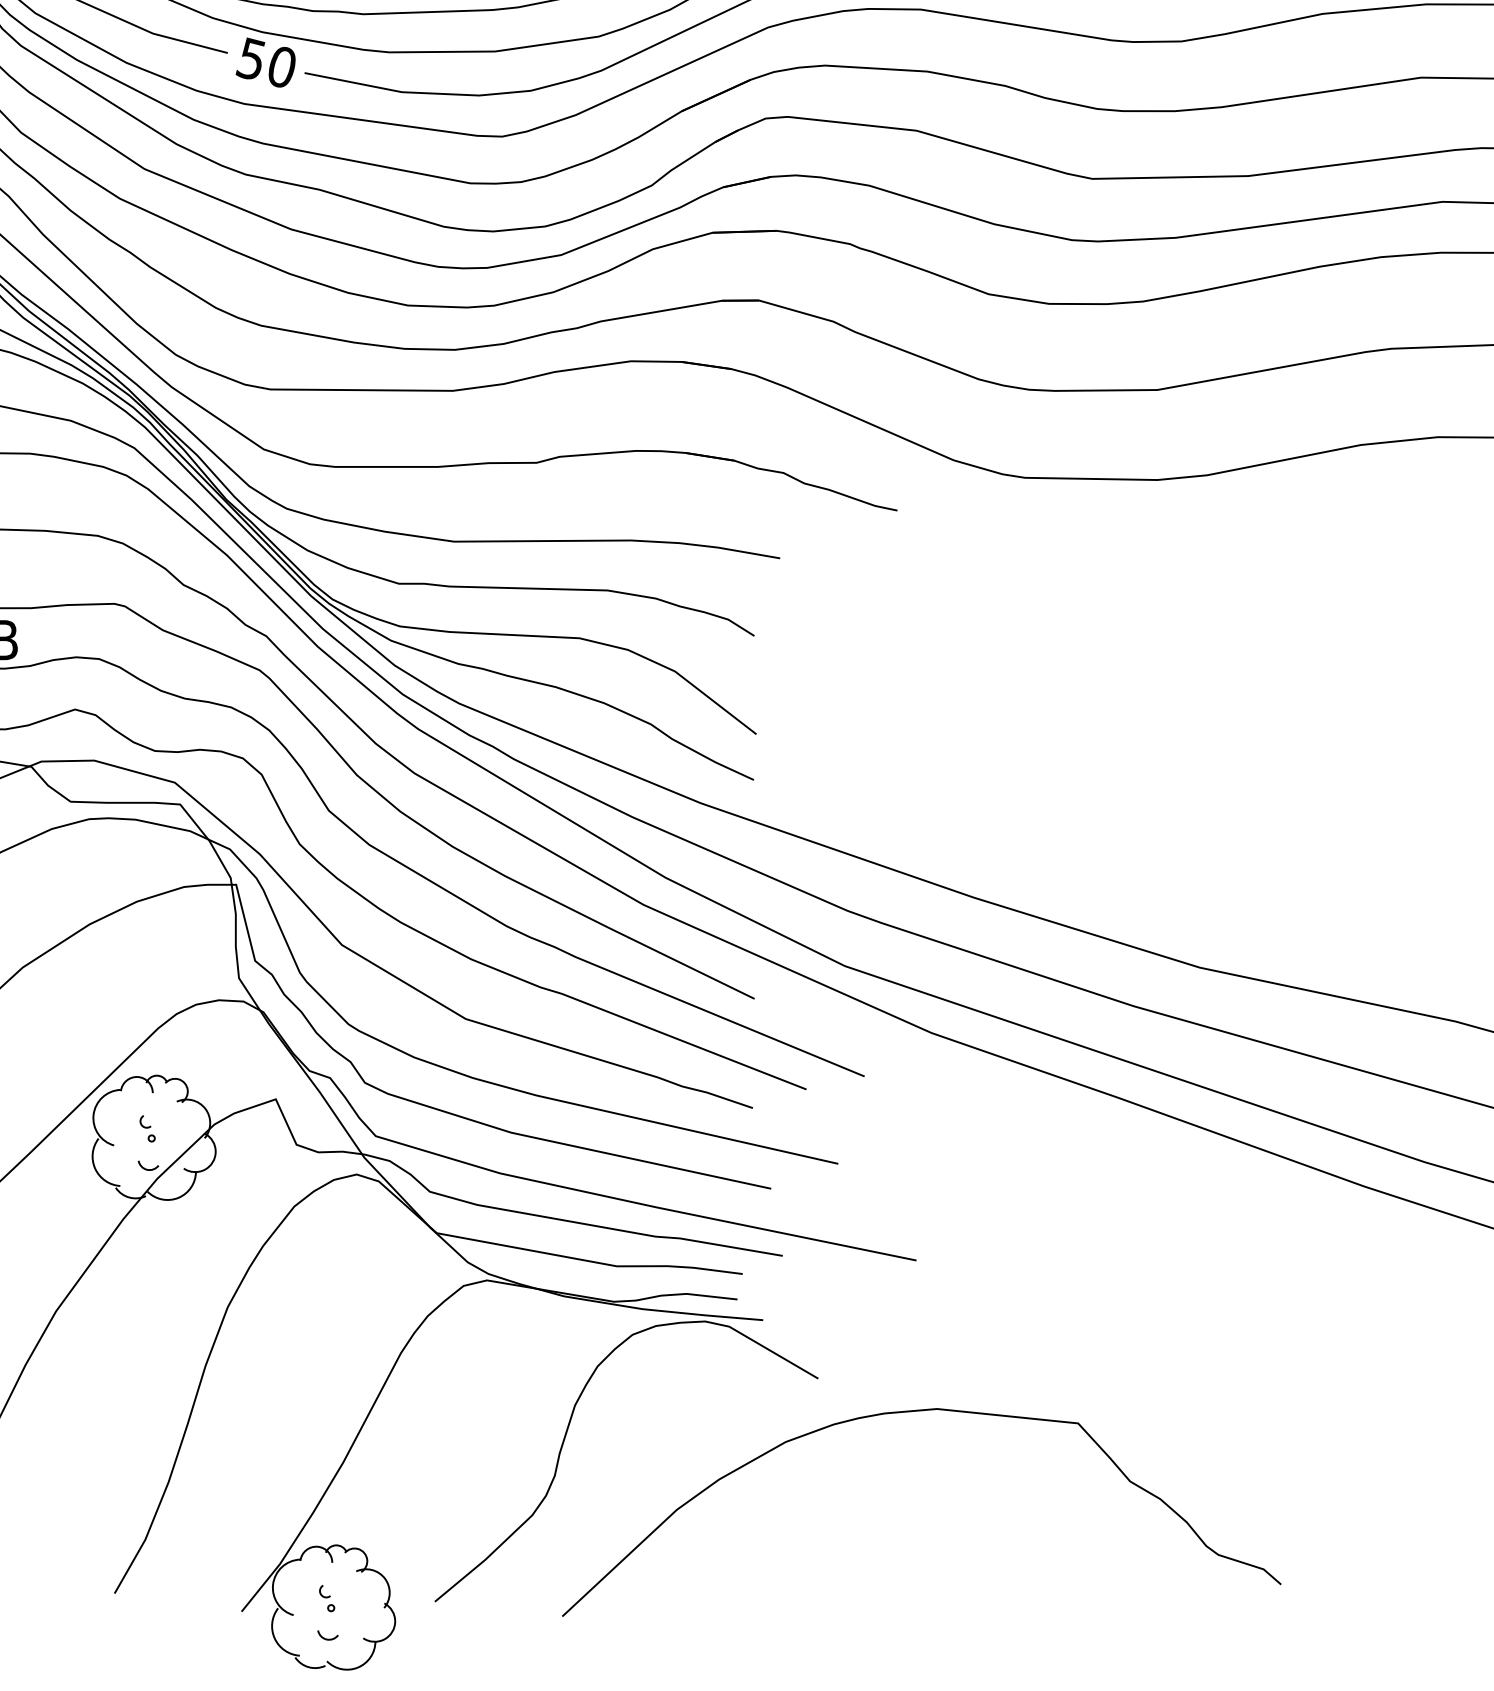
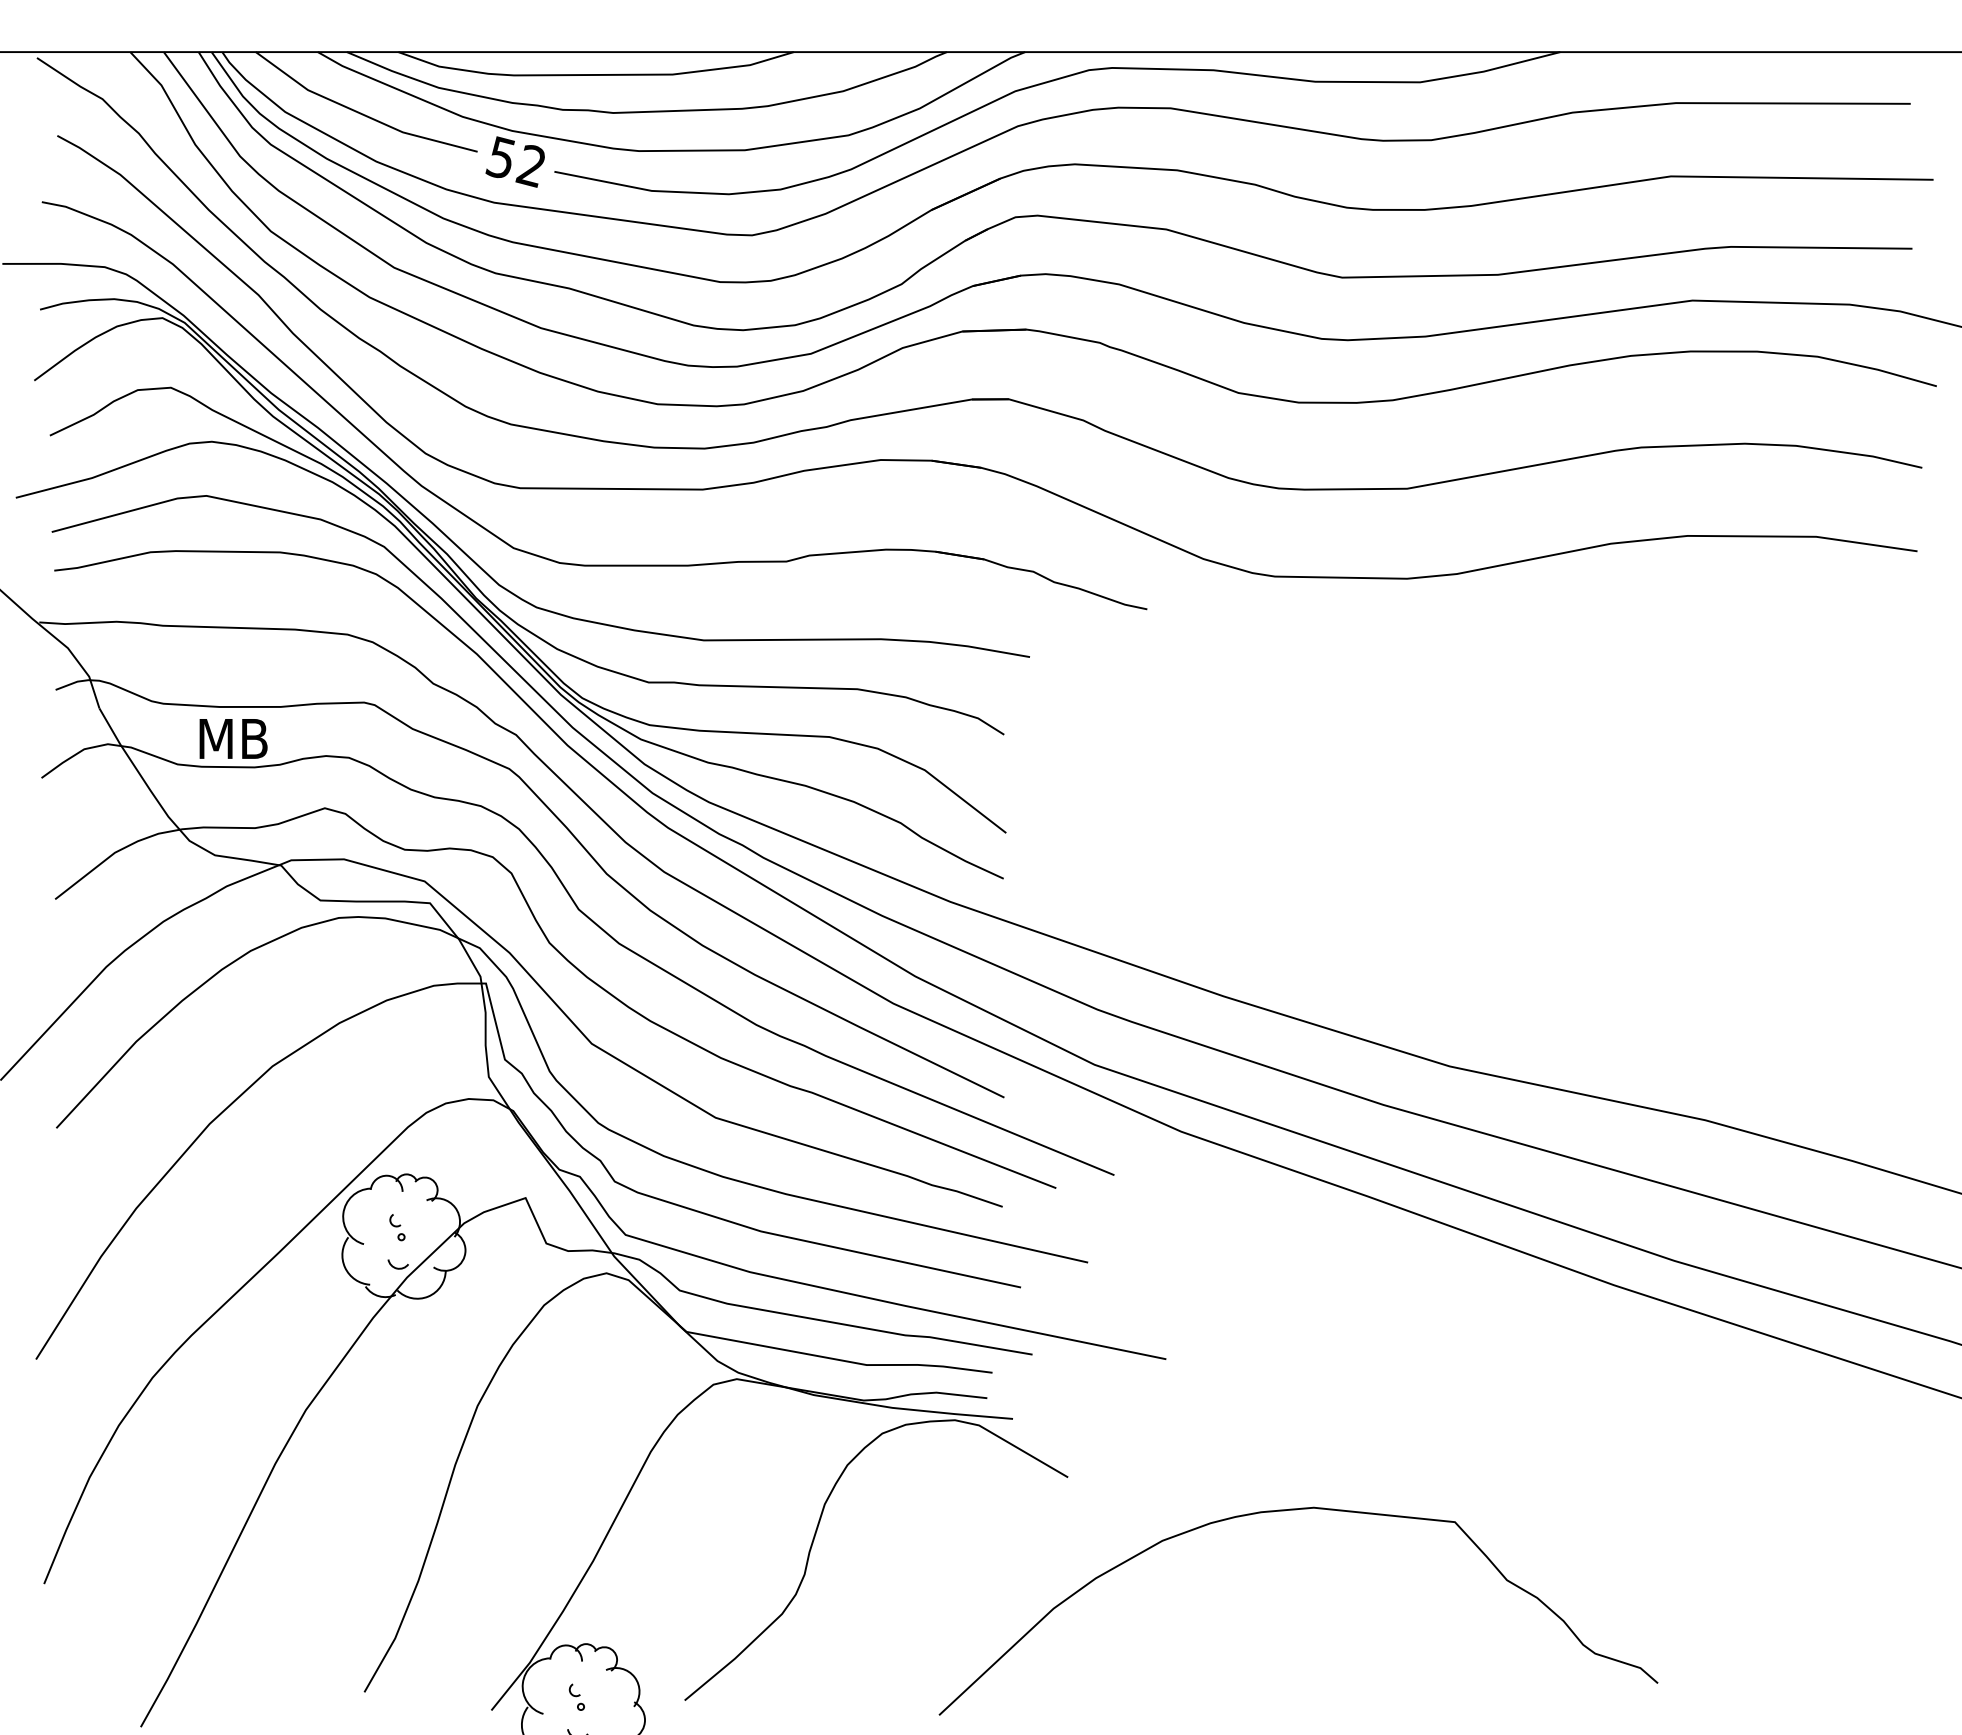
text: (280, 67) -> (530, 166), 50 -> 52
curve: (908, 1412) -> (1285, 1511), moved

